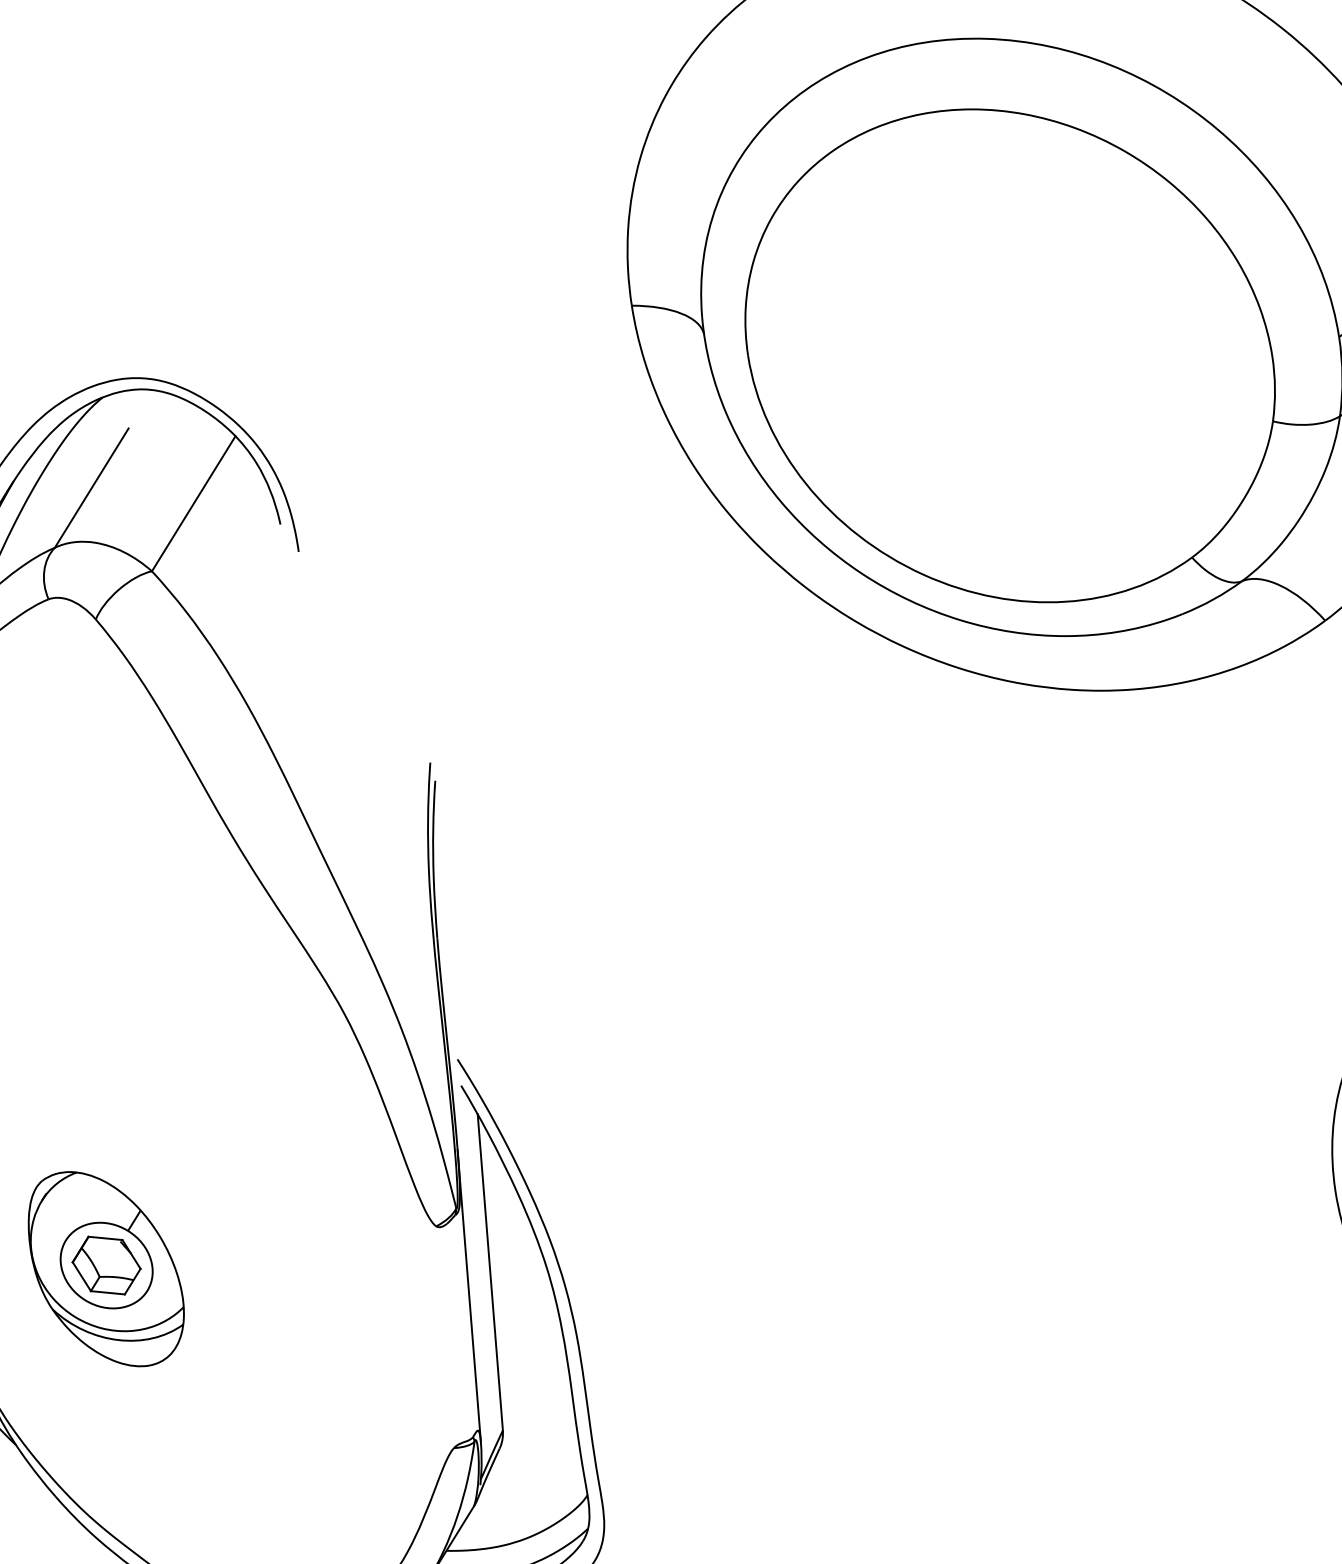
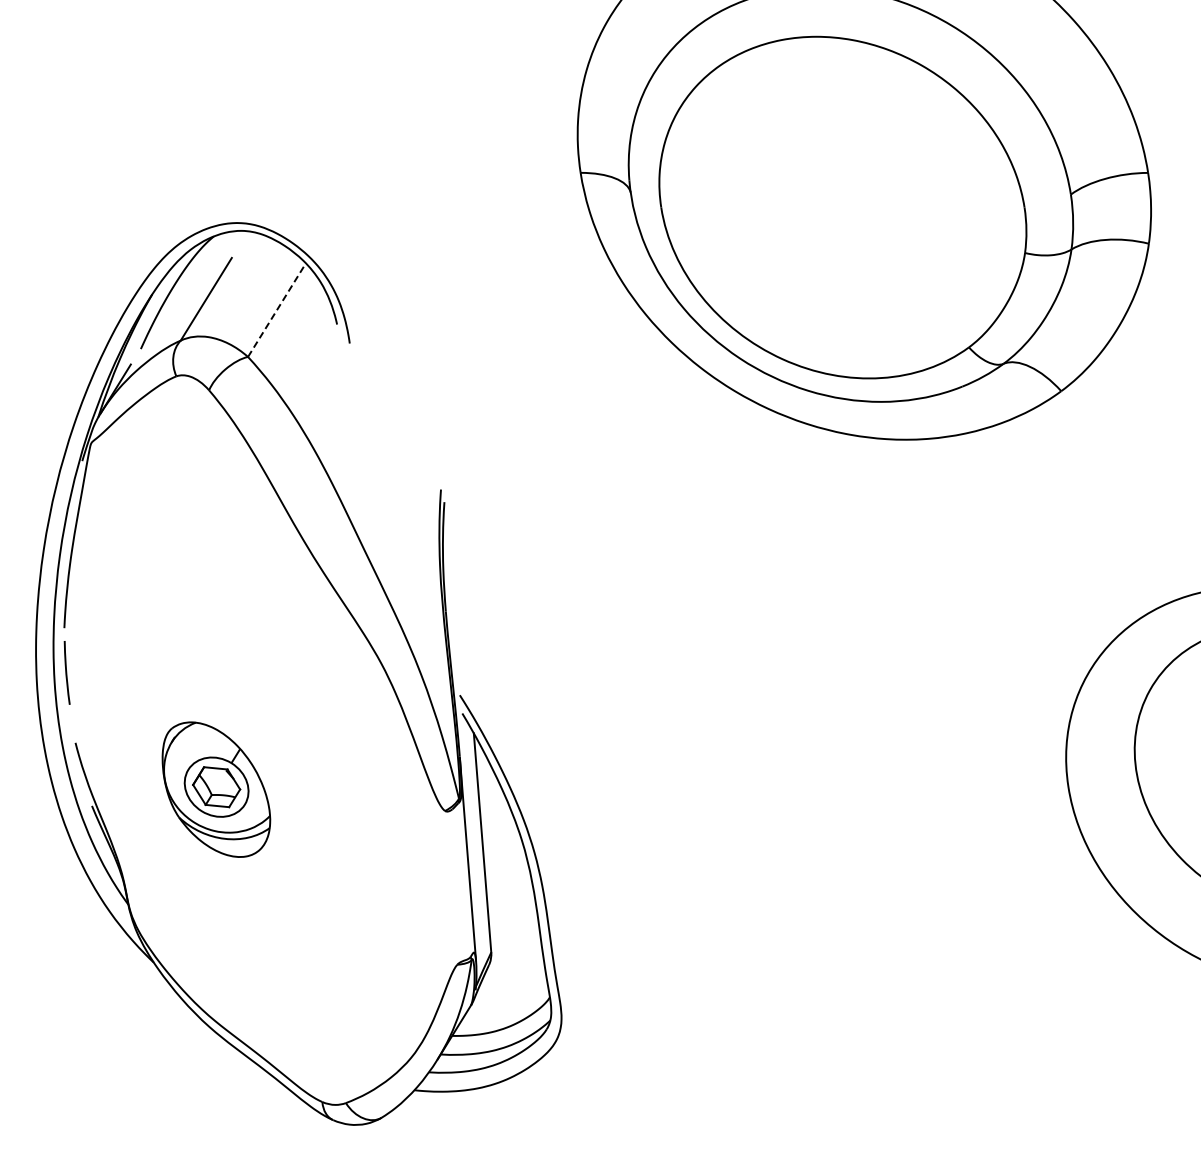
line: (194, 502) -> (277, 309), solid -> dashed
part: (106, 1268) -> (216, 789), moved

